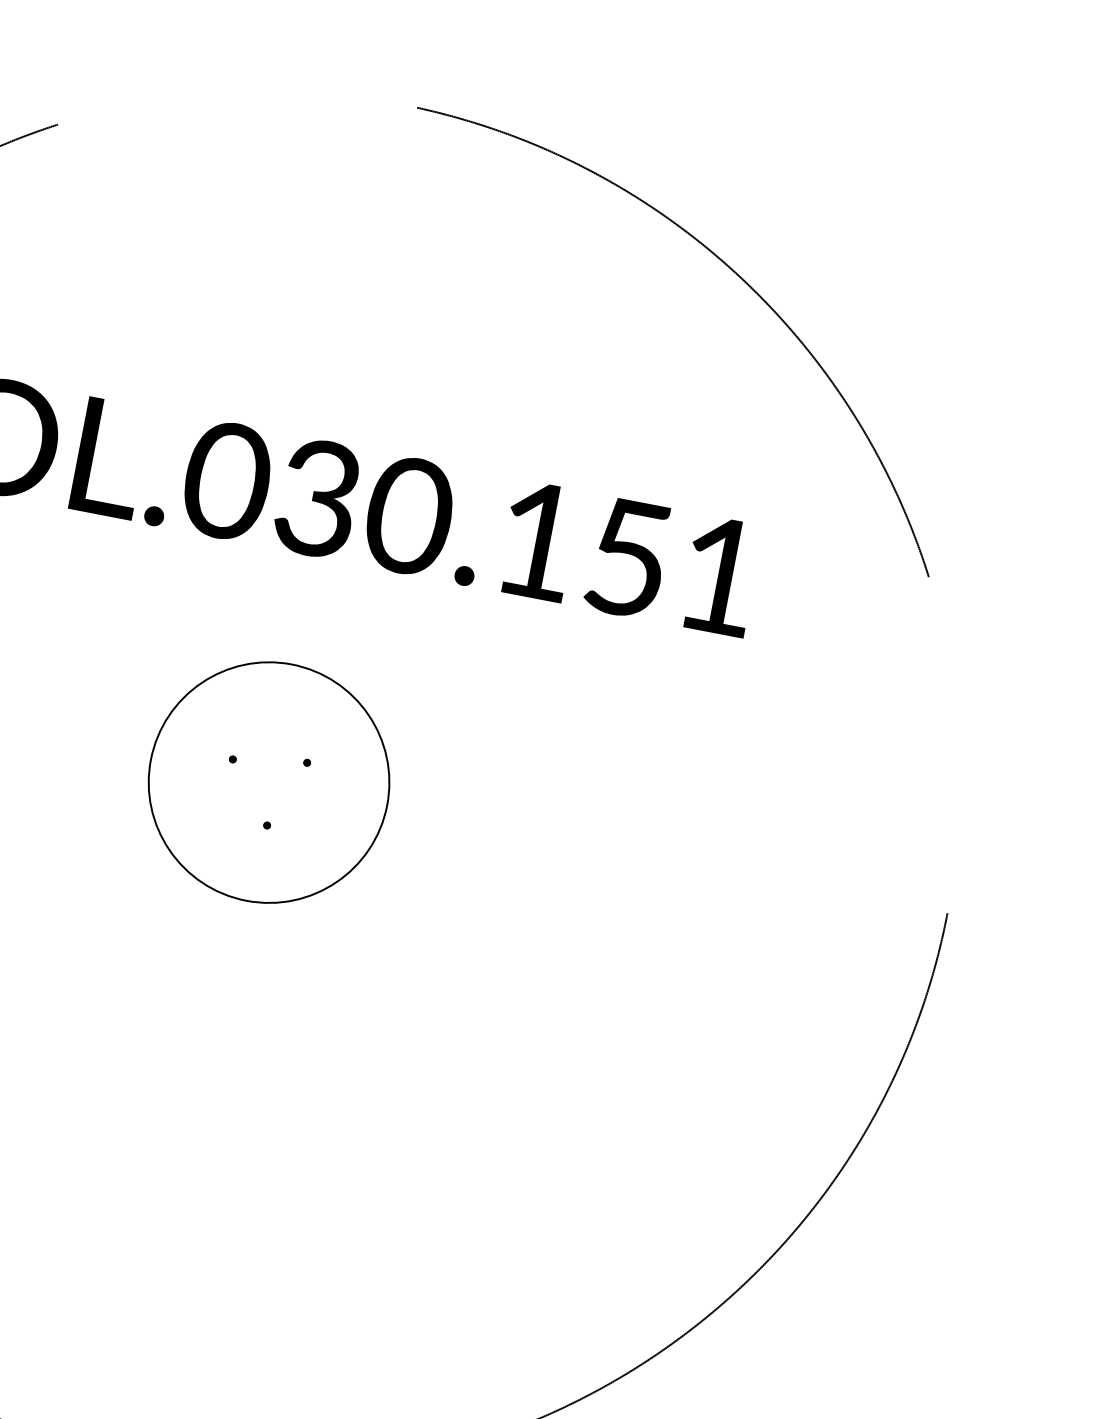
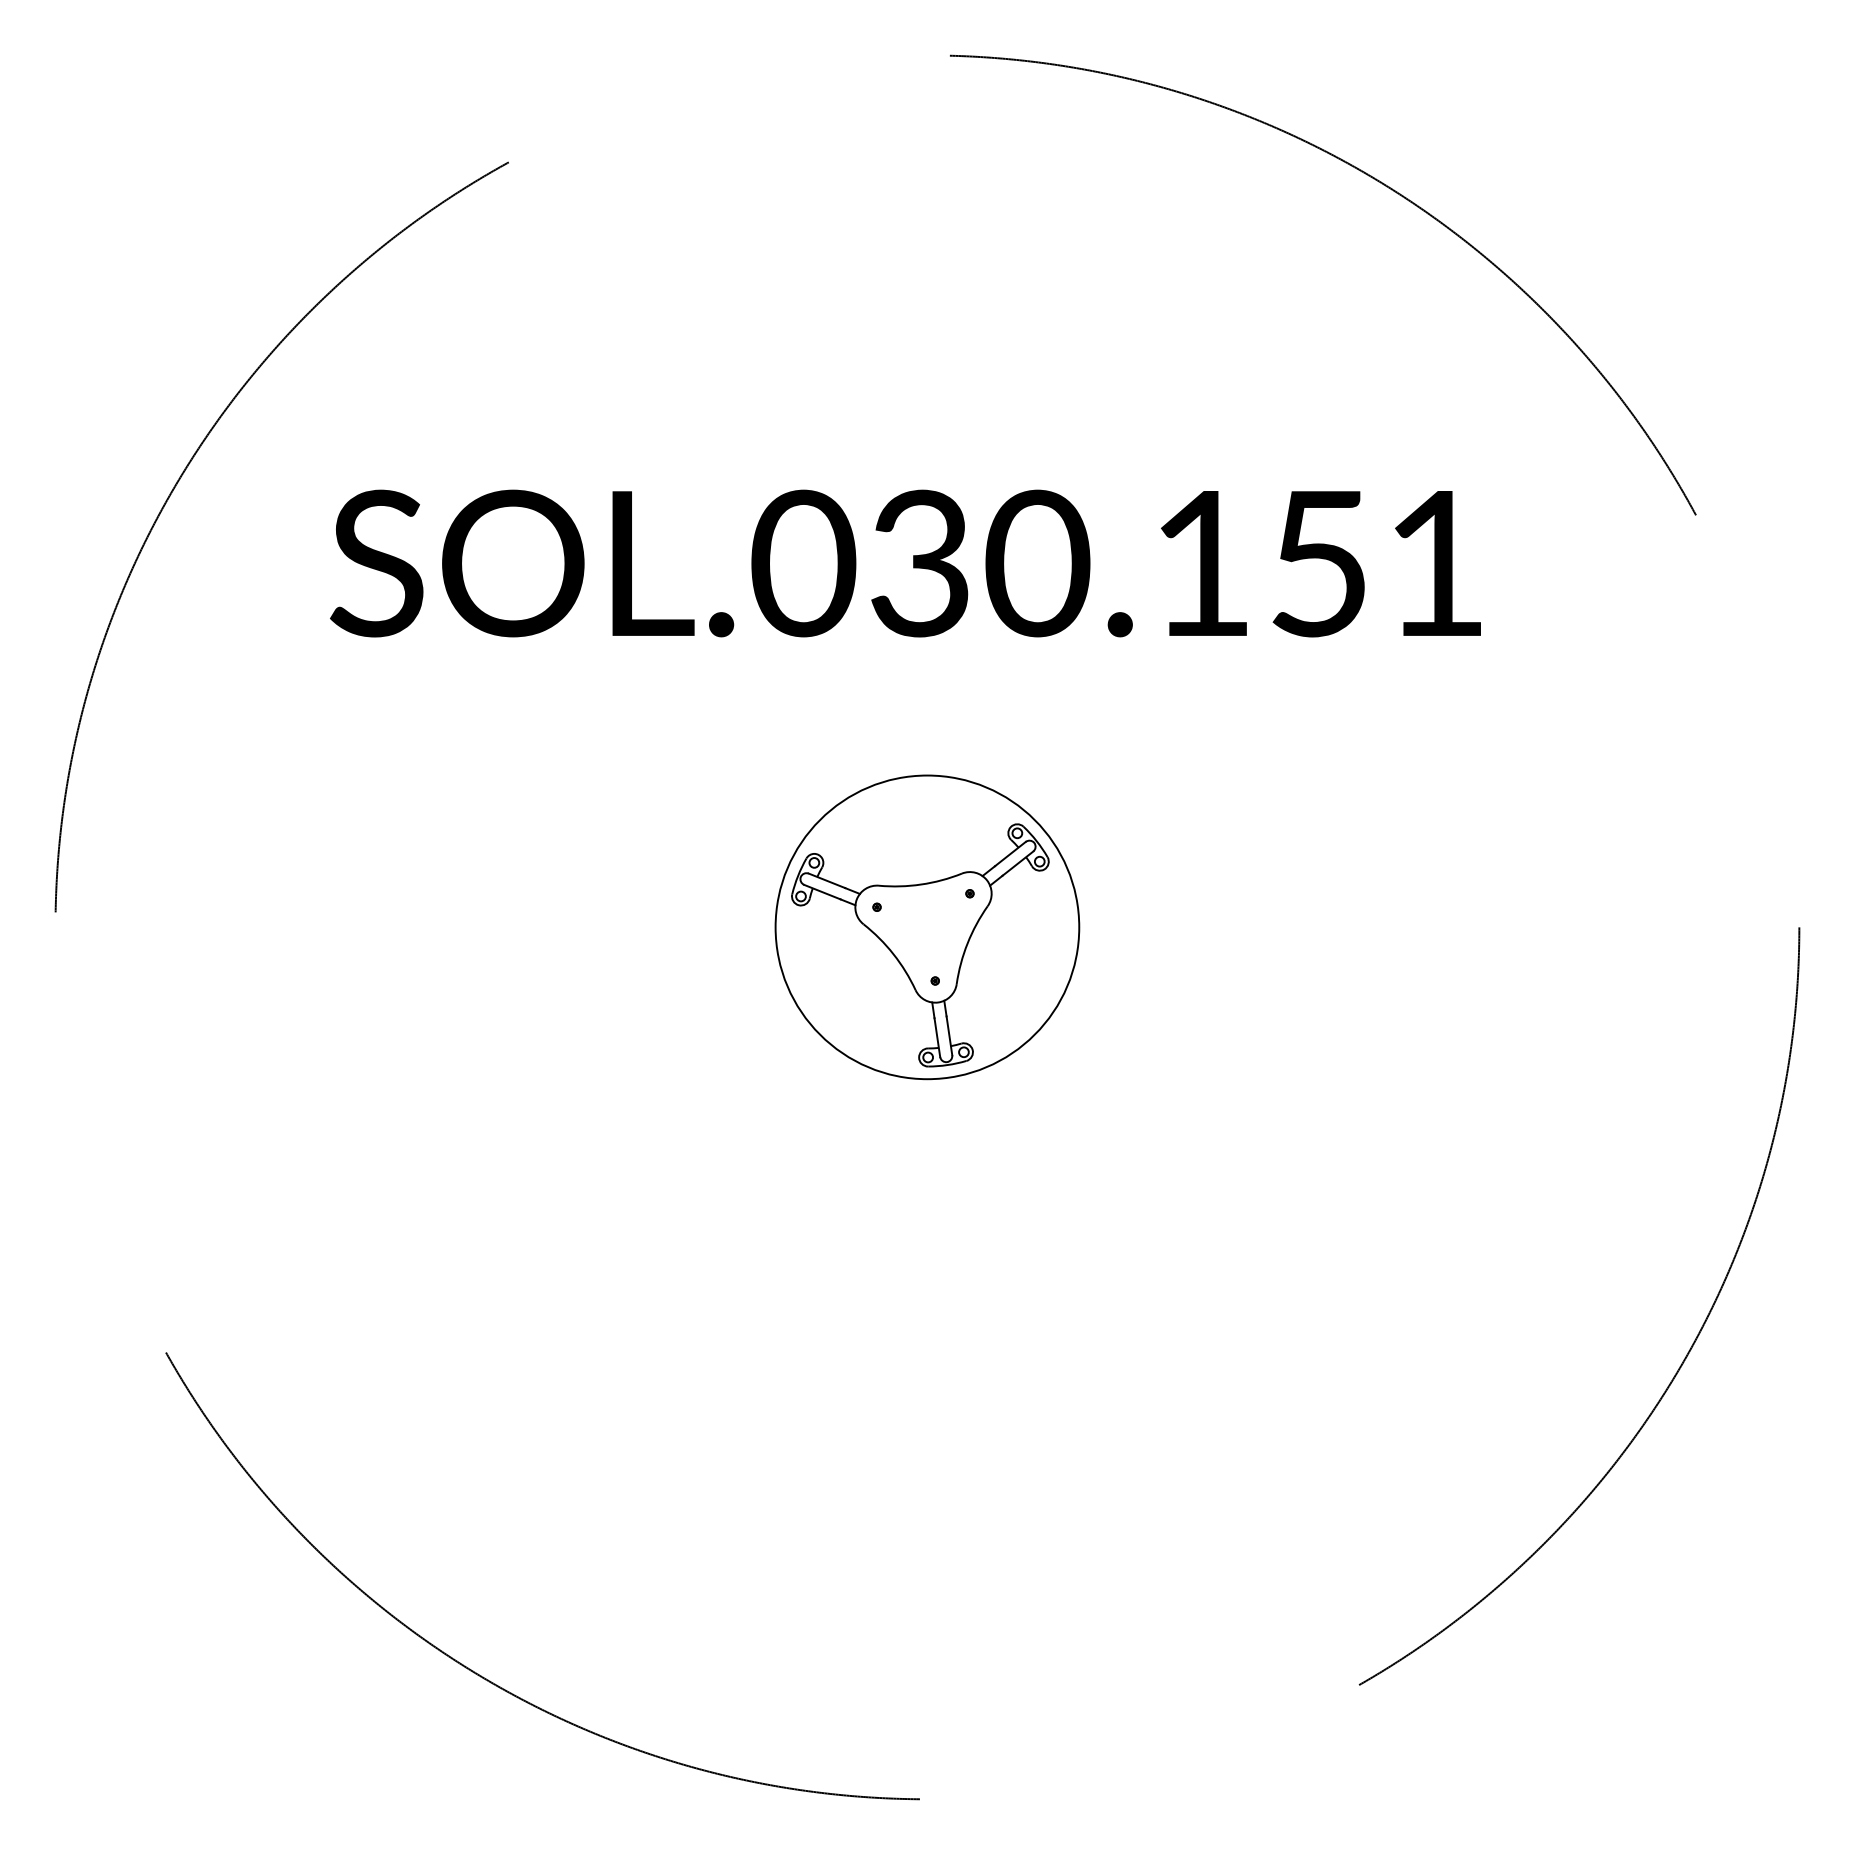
part: (260, 795) -> (920, 945), added

